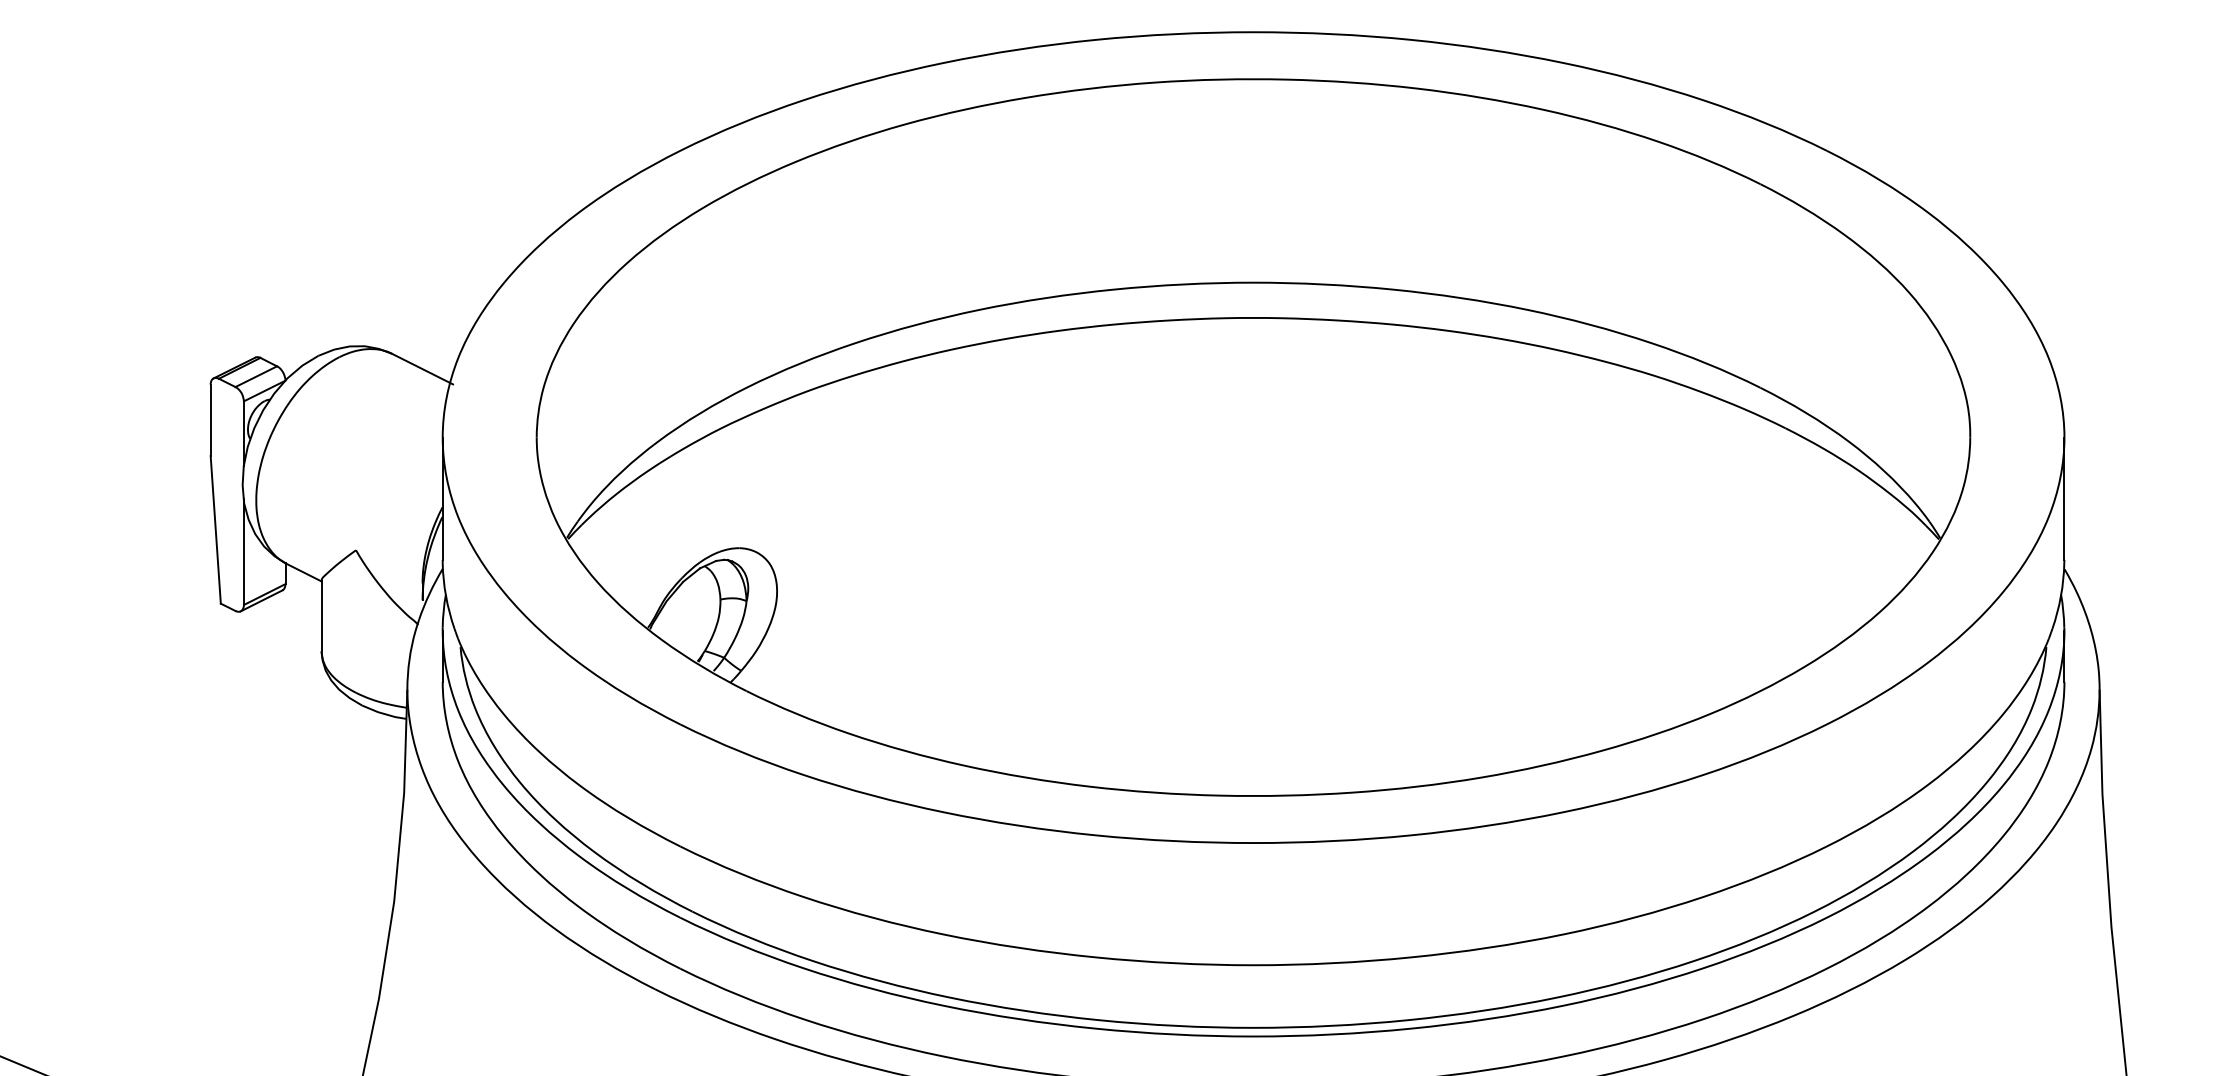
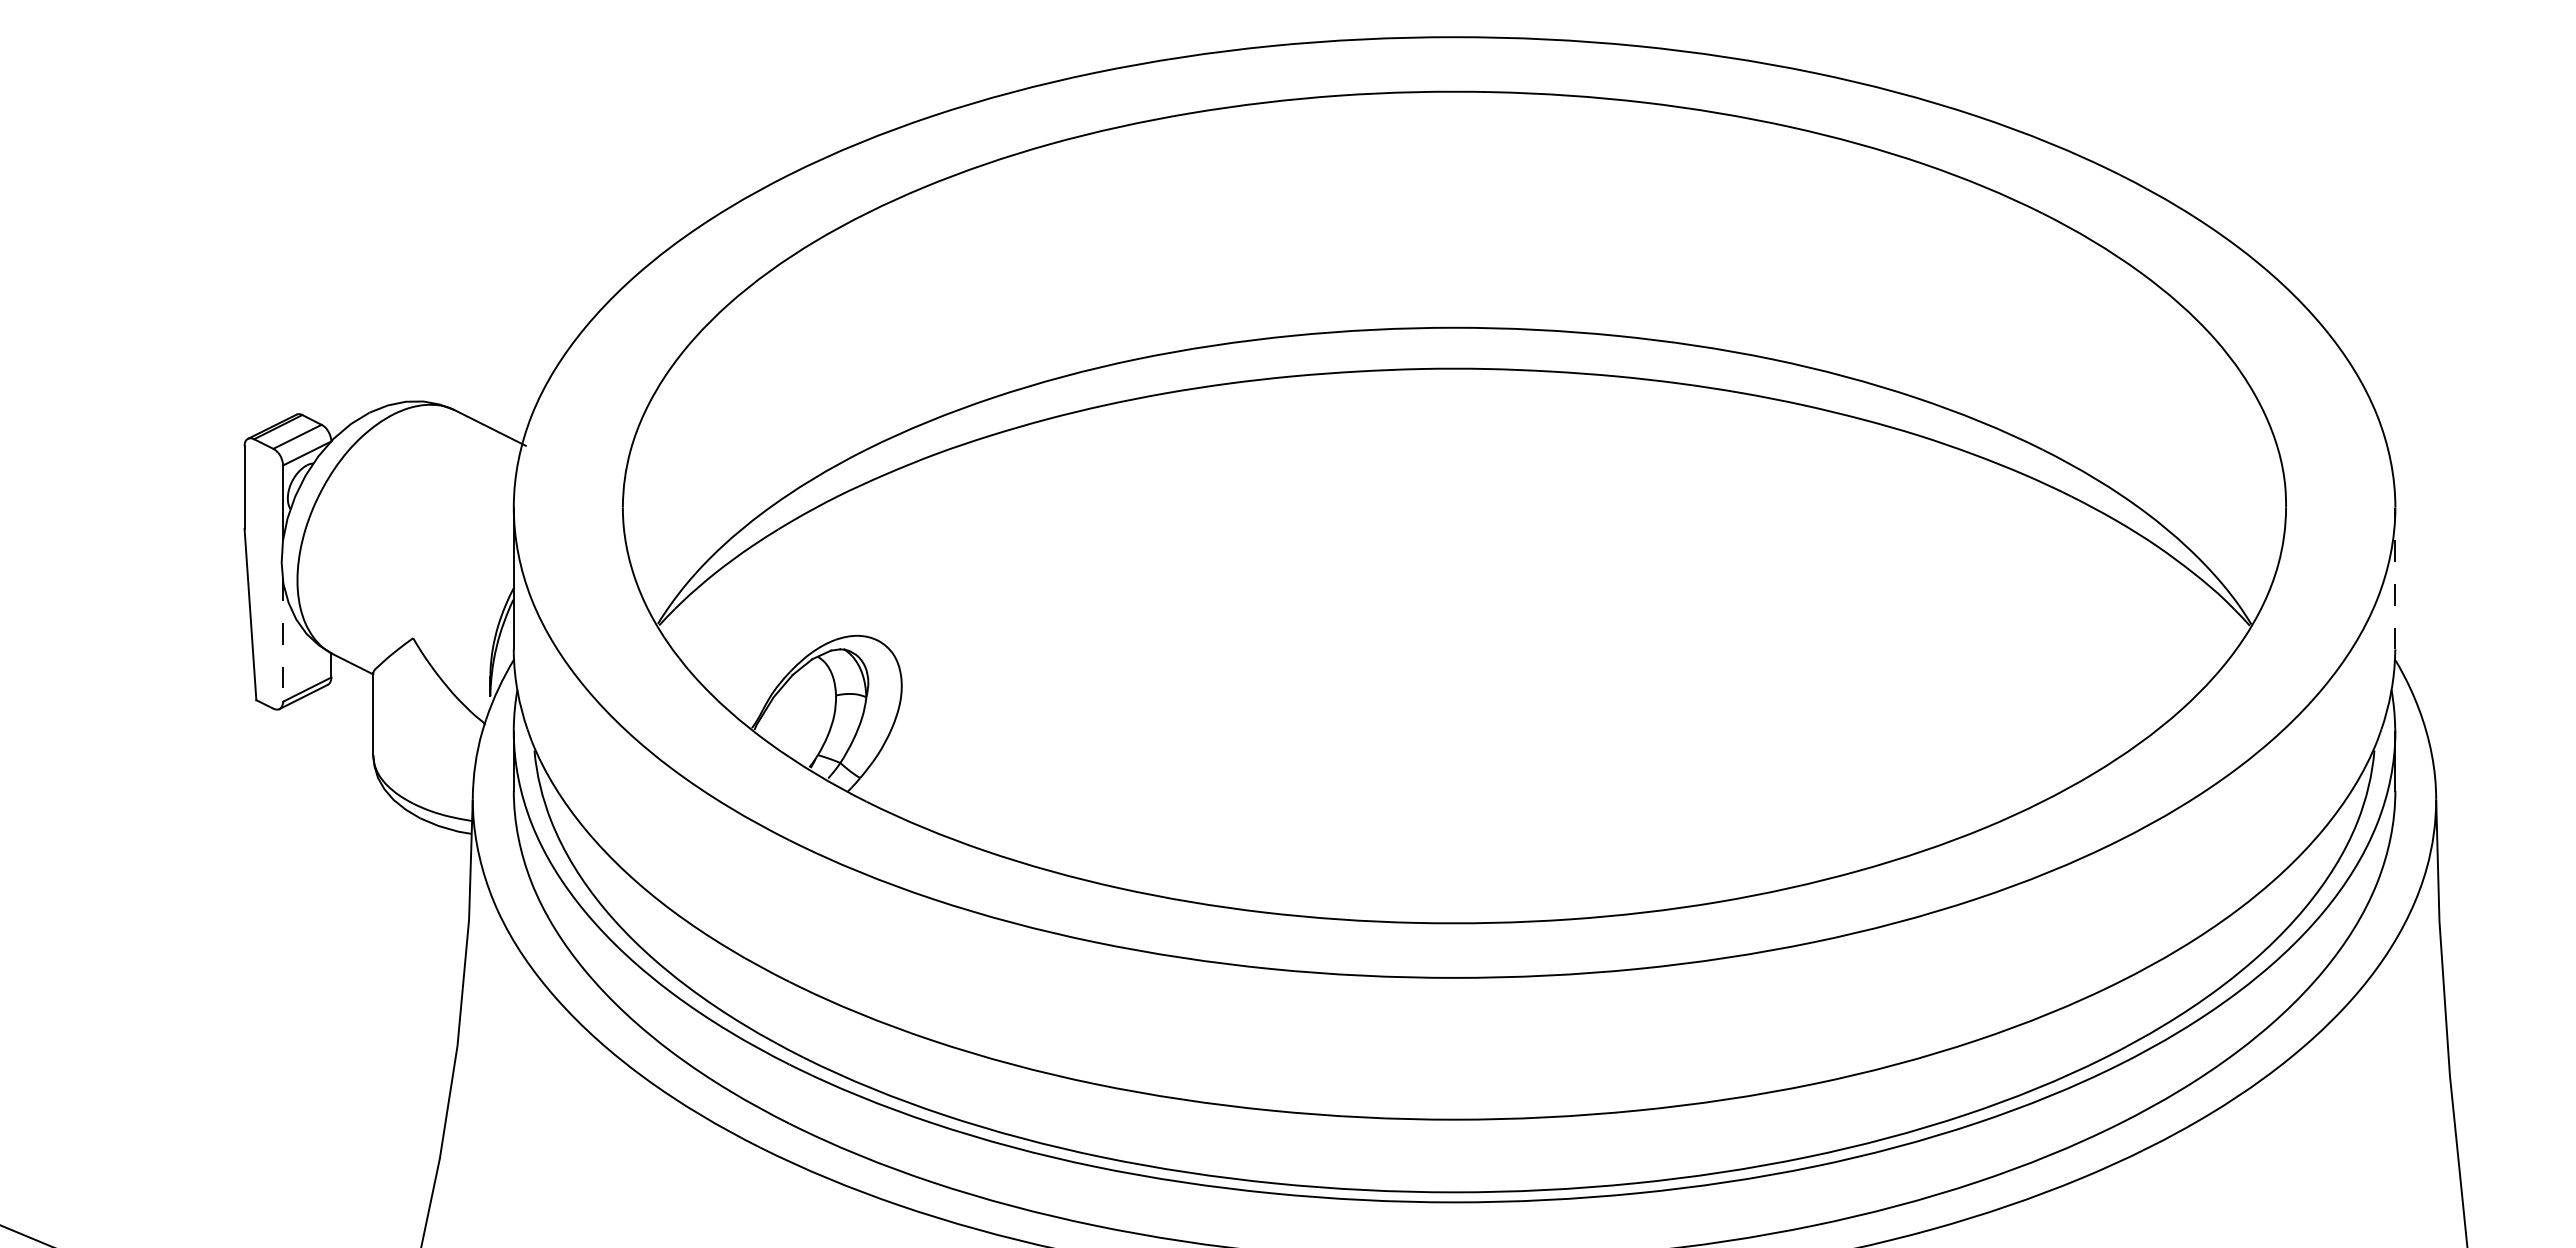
line: (2064, 498) -> (2395, 578), solid -> dashed
line: (244, 553) -> (283, 641), solid -> dashed

